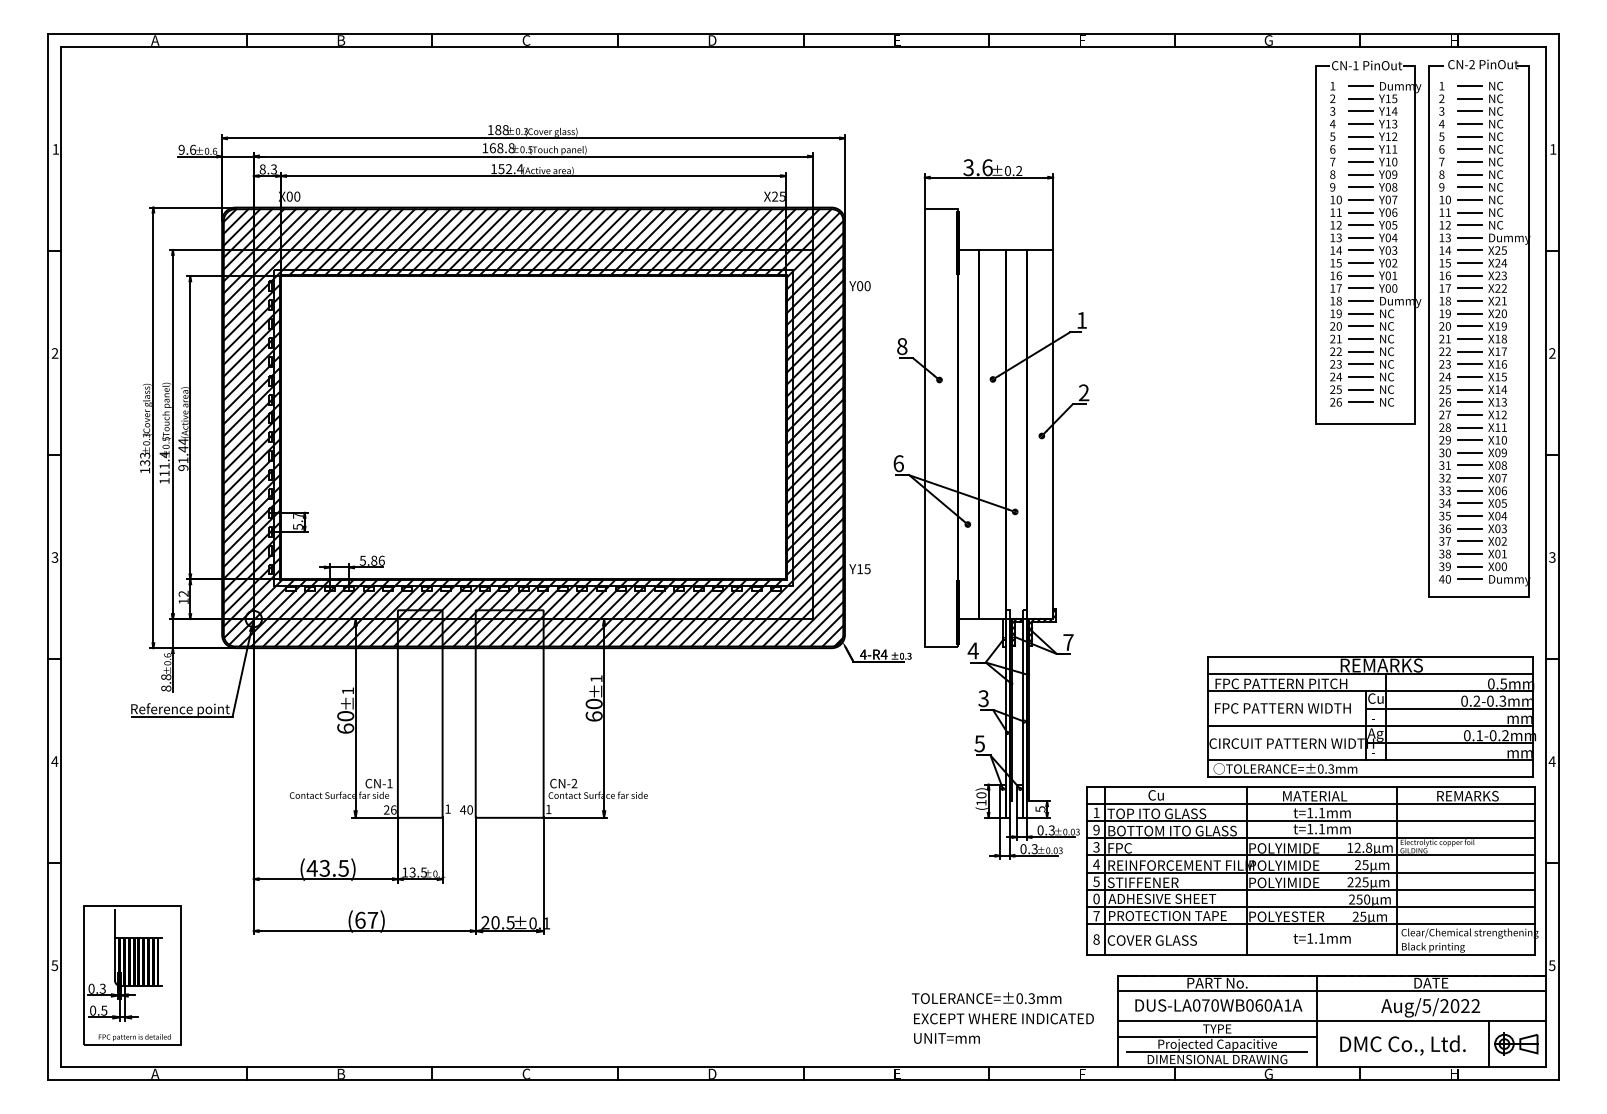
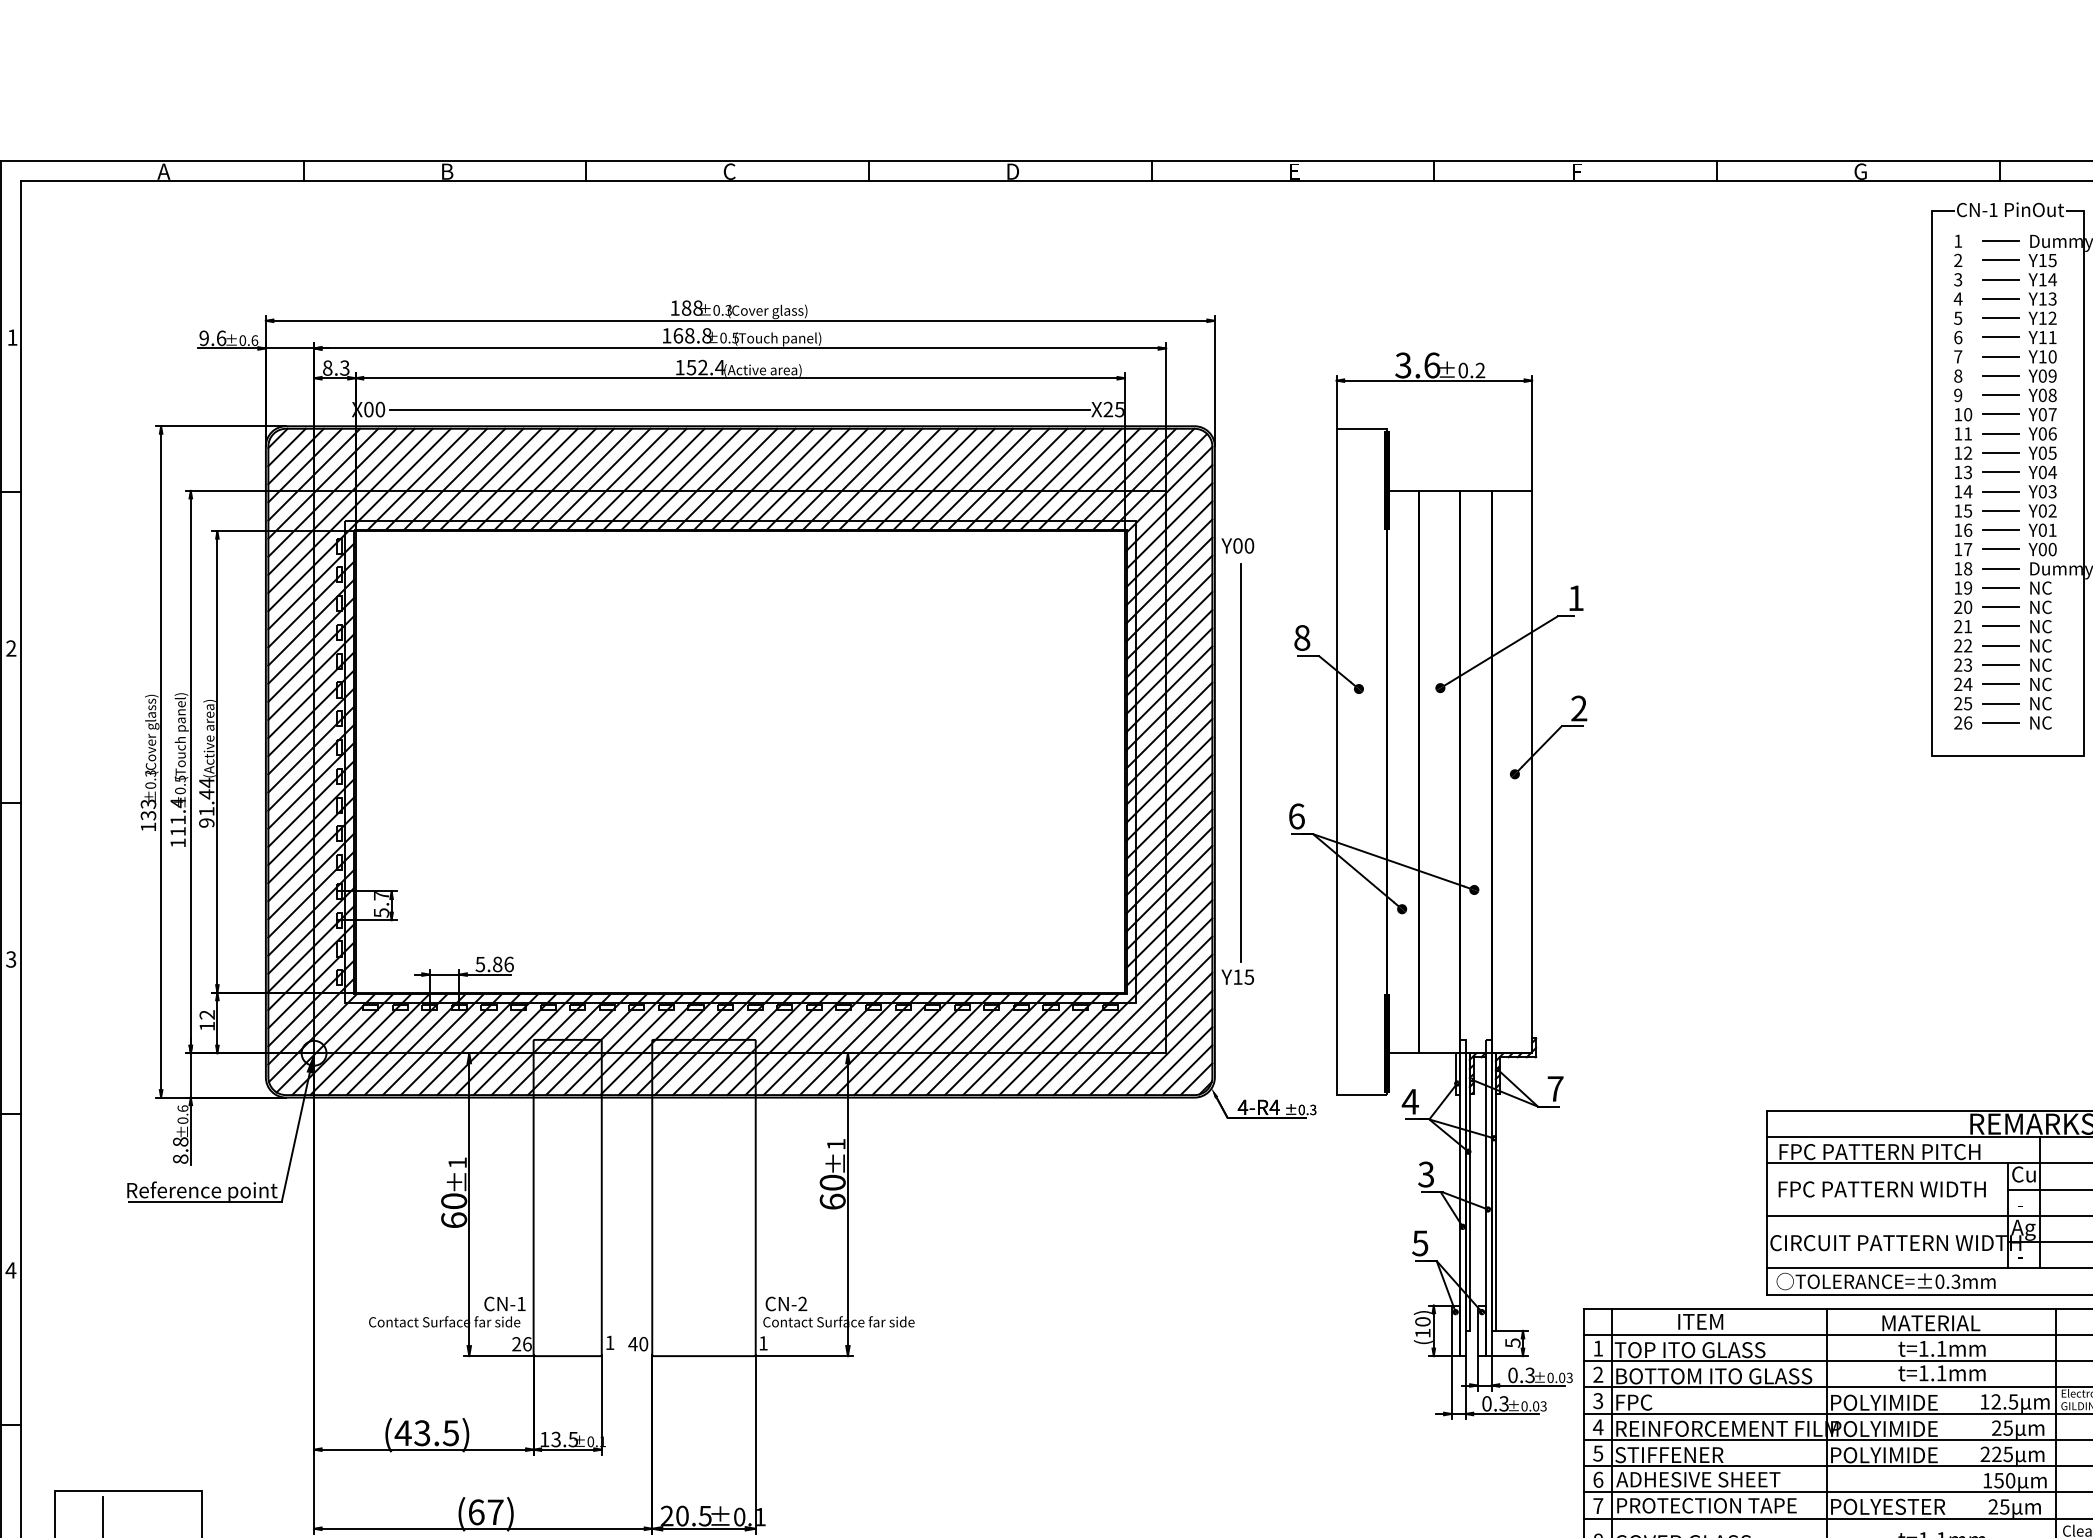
line: (533, 196) -> (740, 409), added
line: (862, 428) -> (1241, 762), added
text: (1163, 795) -> (1700, 1322), Cu -> ITEM
text: (1096, 830) -> (1598, 1375), 9 -> 2
text: (1368, 847) -> (2012, 1401), 12.8 -> 12.5
text: (1096, 898) -> (1598, 1479), 0 -> 6
text: (1352, 899) -> (1988, 1480), 250 -> 150

